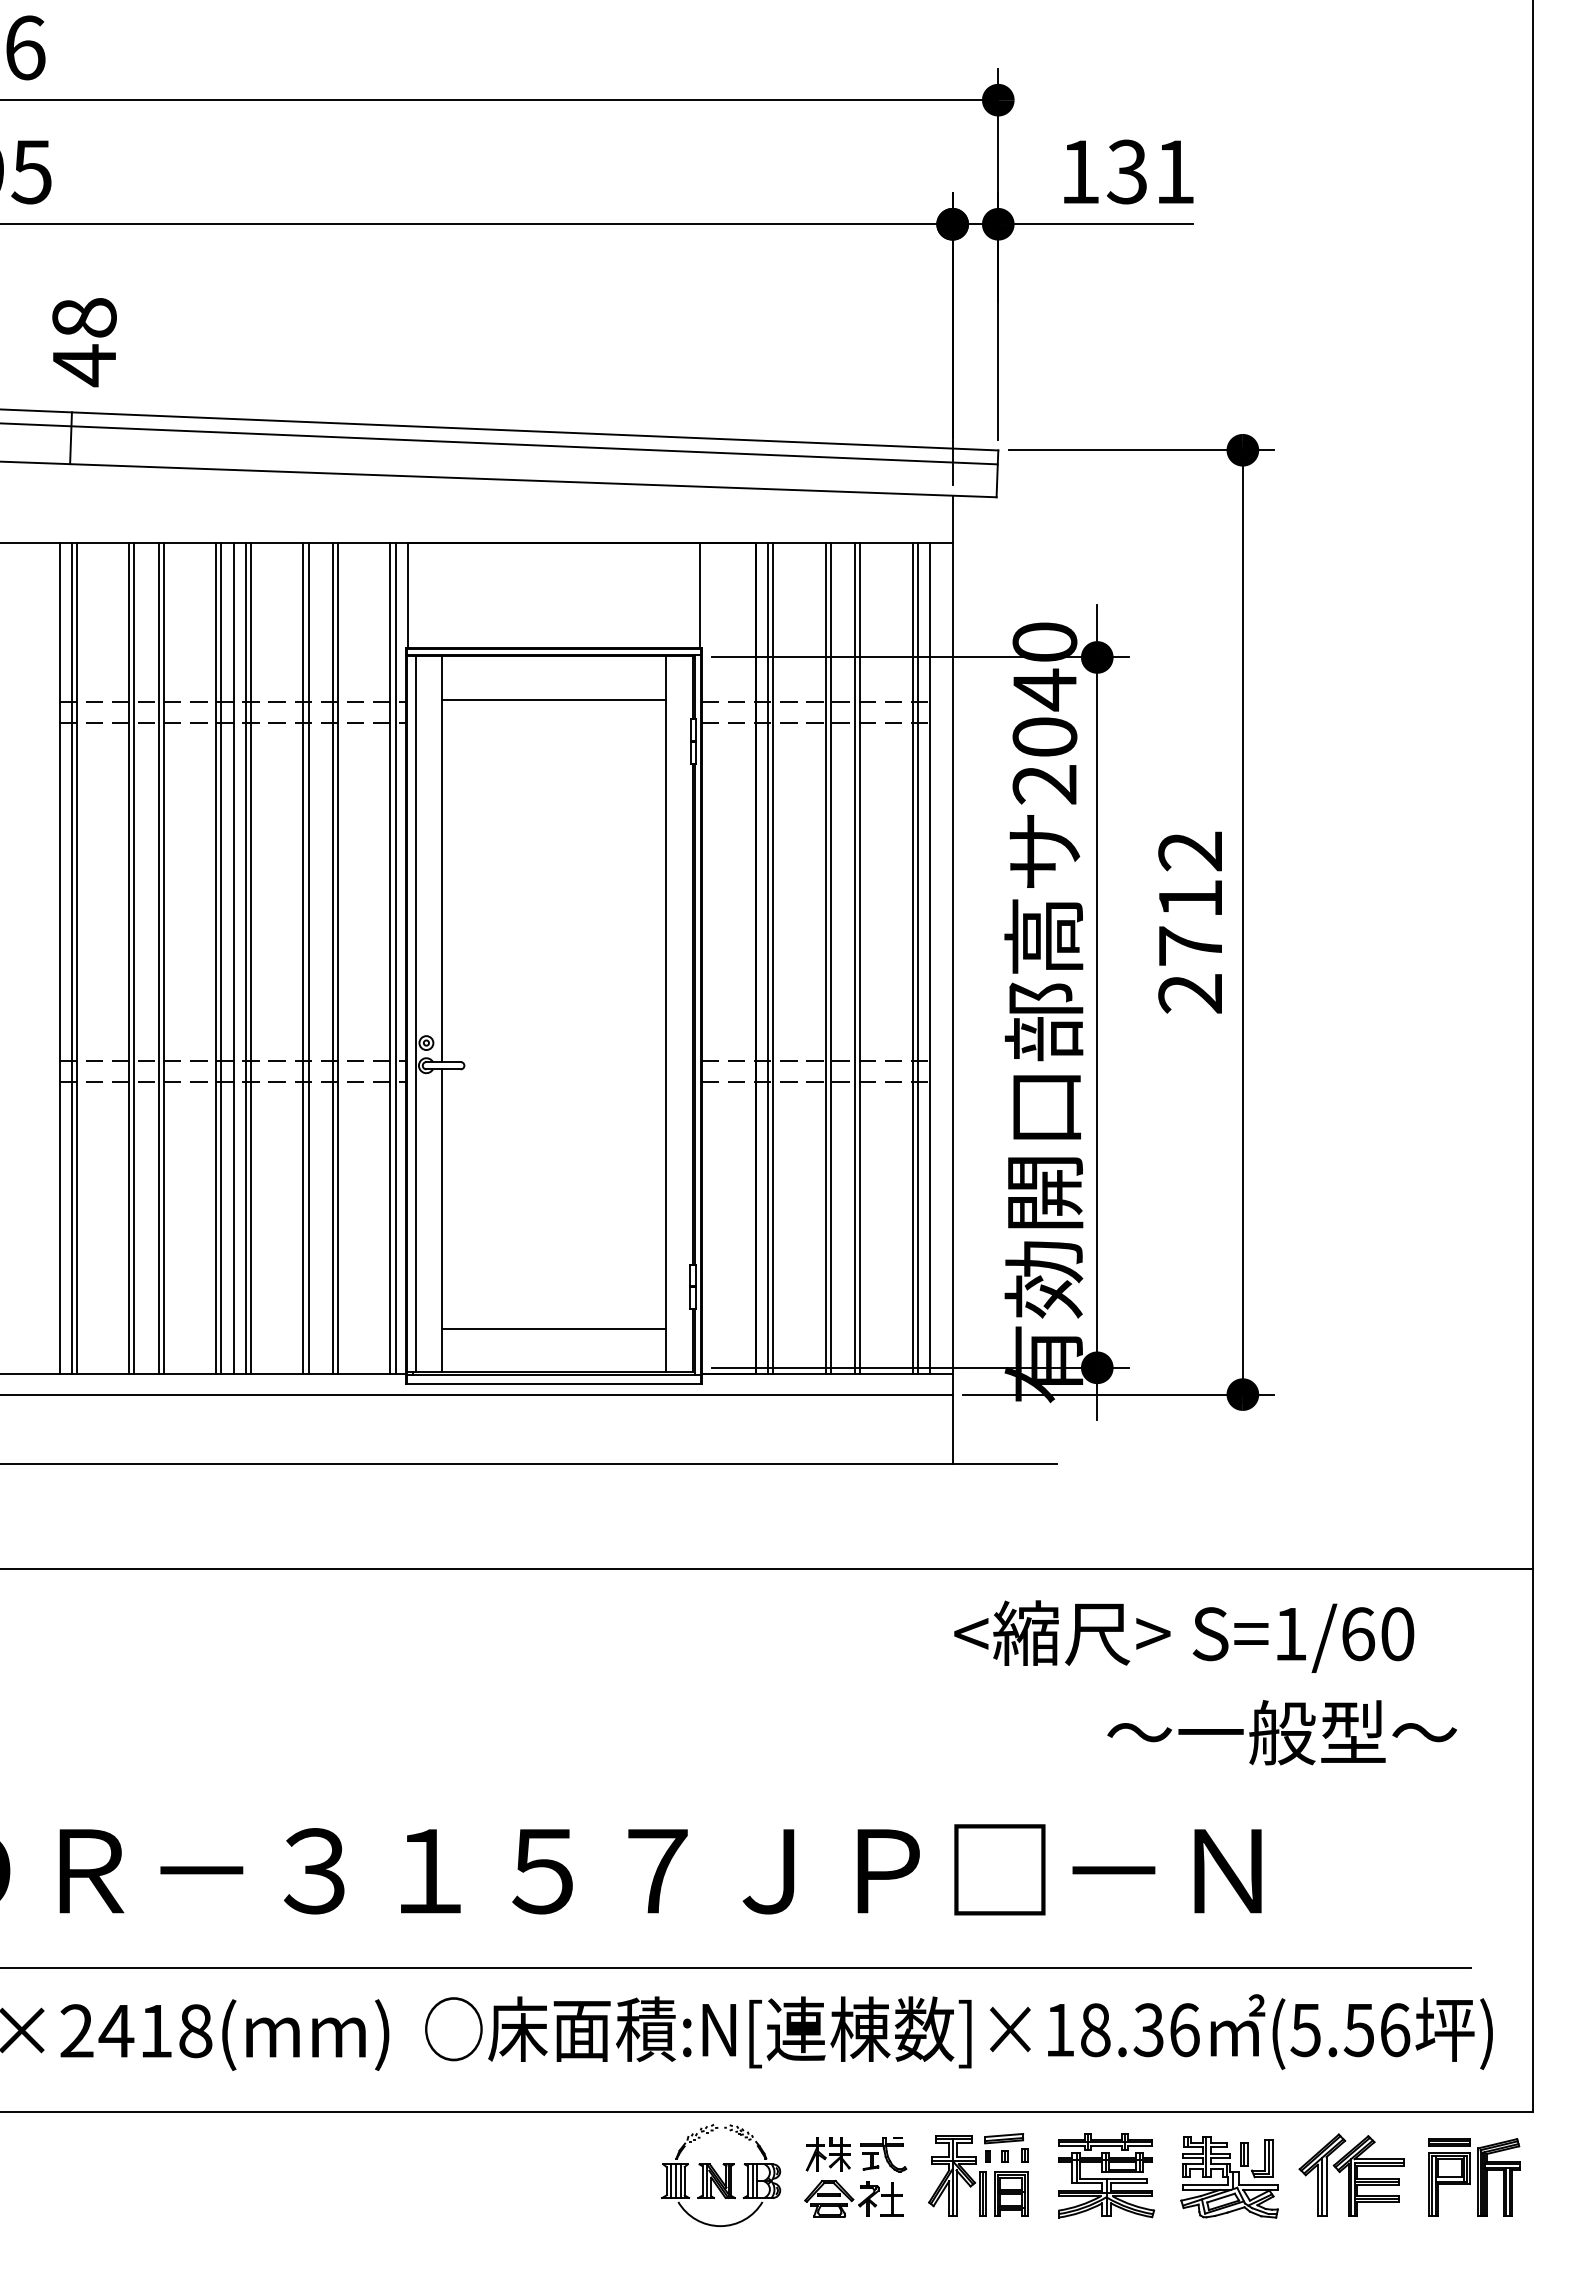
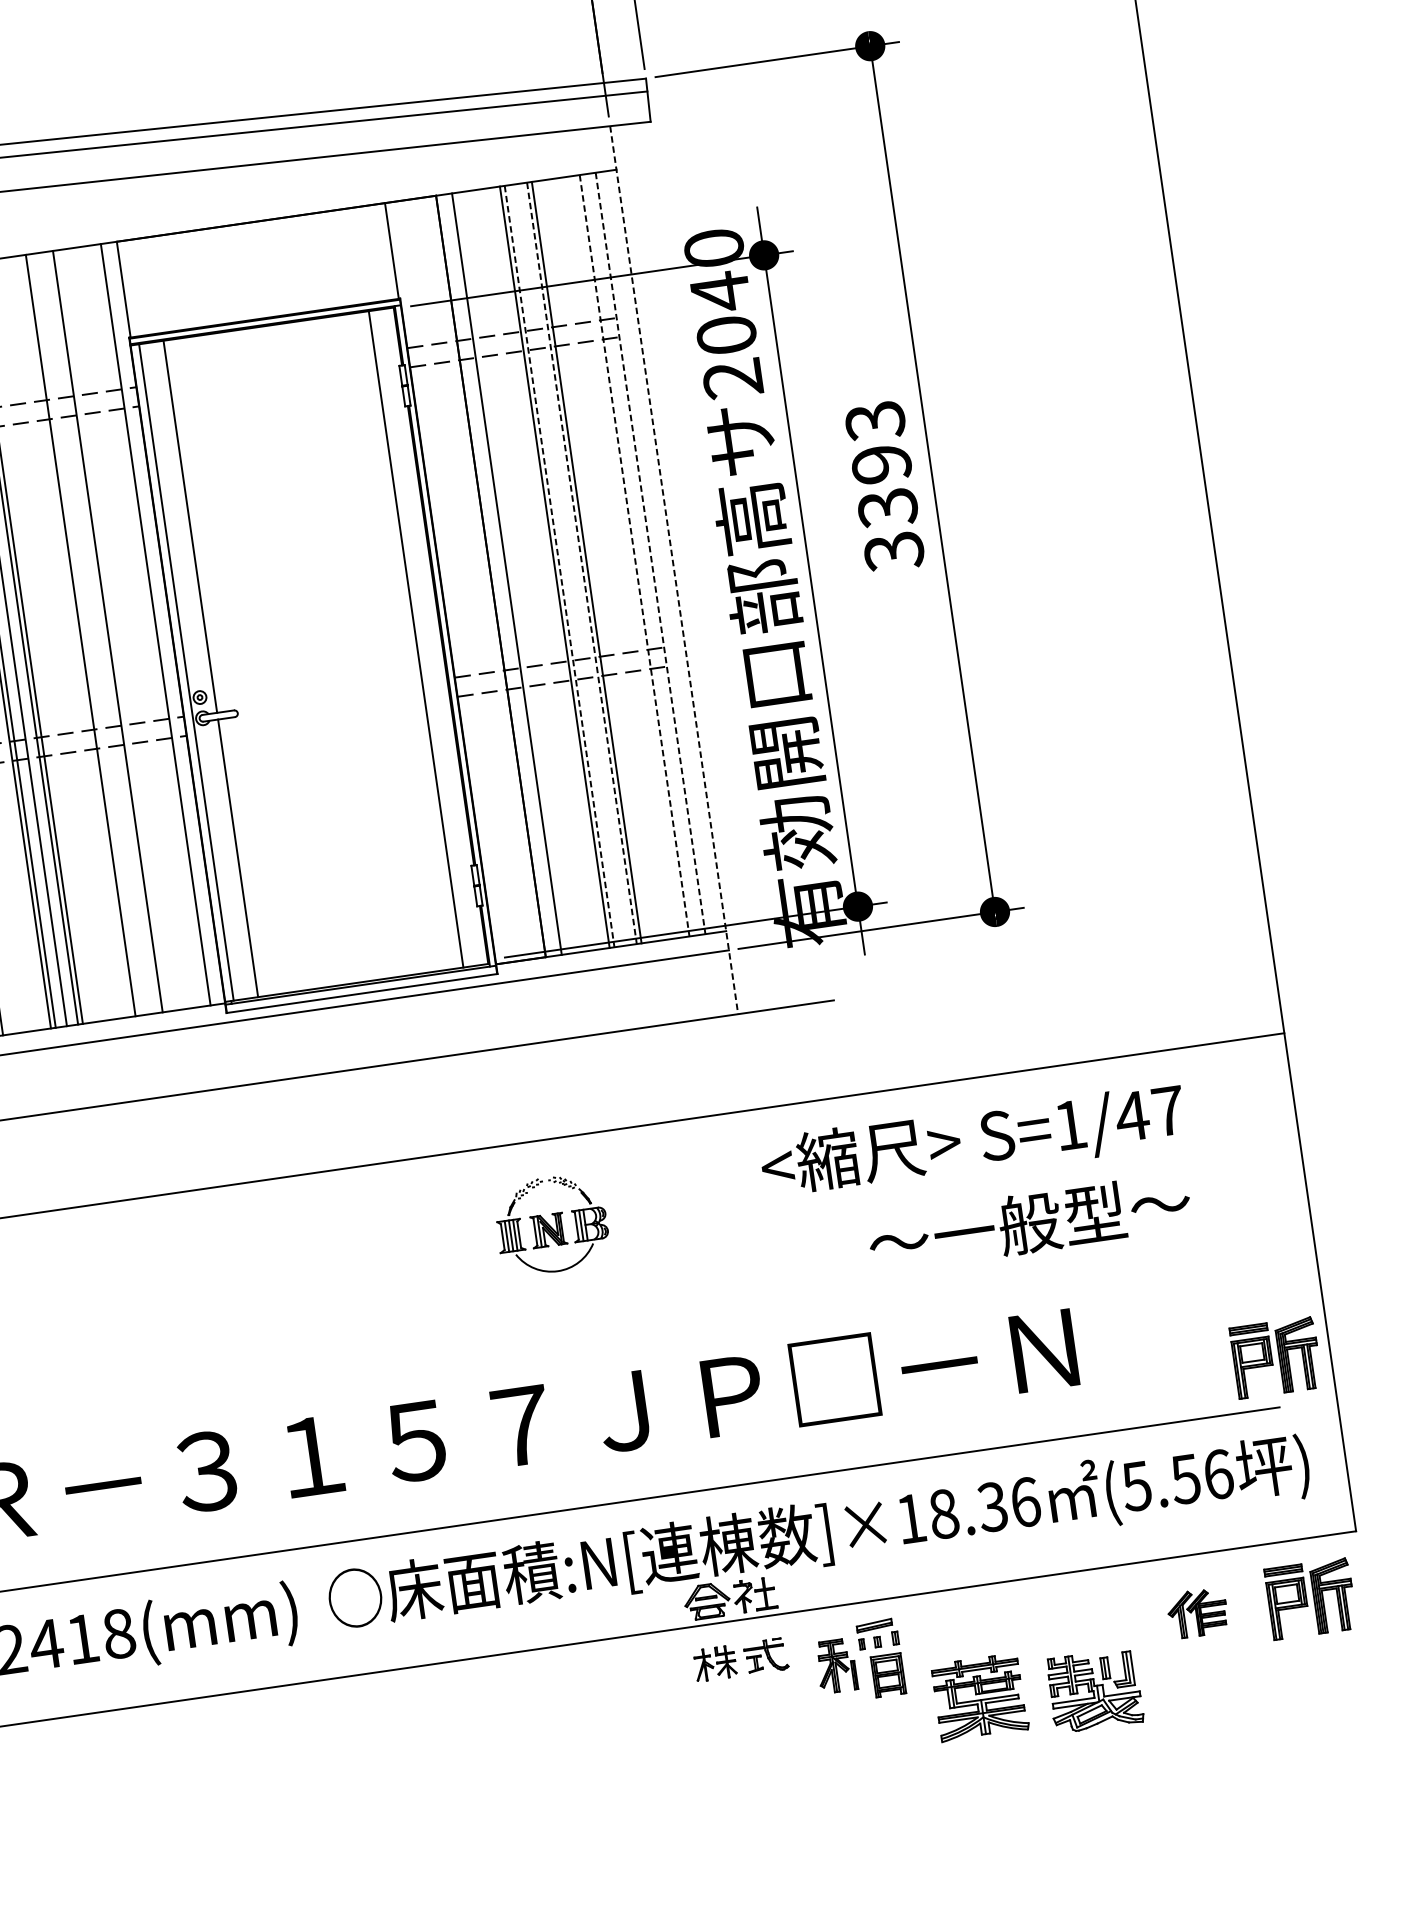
line: (554, 699) -> (272, 365), removed
text: (1190, 922) -> (884, 486), 2712 -> 3393
line: (303, 958) -> (76, 636), removed
line: (332, 958) -> (102, 632), removed
line: (395, 958) -> (160, 624), removed
line: (768, 958) -> (502, 574), removed
line: (830, 958) -> (559, 566), solid -> dashed
line: (855, 958) -> (582, 563), solid -> dashed
line: (912, 958) -> (634, 555), solid -> dashed
line: (917, 958) -> (639, 555), removed
line: (930, 958) -> (650, 553), solid -> dashed
line: (952, 980) -> (674, 570), solid -> dashed
line: (554, 1328) -> (355, 942), removed
text: (1377, 1634) -> (1150, 1114), S=1/60 -> S=1/47
text: (1281, 1732) -> (1029, 1223), moved
part: (1474, 1914) -> (1276, 1358), added
part: (1351, 2174) -> (1197, 1612), size x0.6
part: (721, 2175) -> (552, 1224), moved
part: (957, 2175) -> (836, 1665), size x0.7
part: (1106, 2175) -> (980, 1697), moved
part: (1229, 2177) -> (1094, 1691), moved
part: (853, 2198) -> (729, 1597), moved

